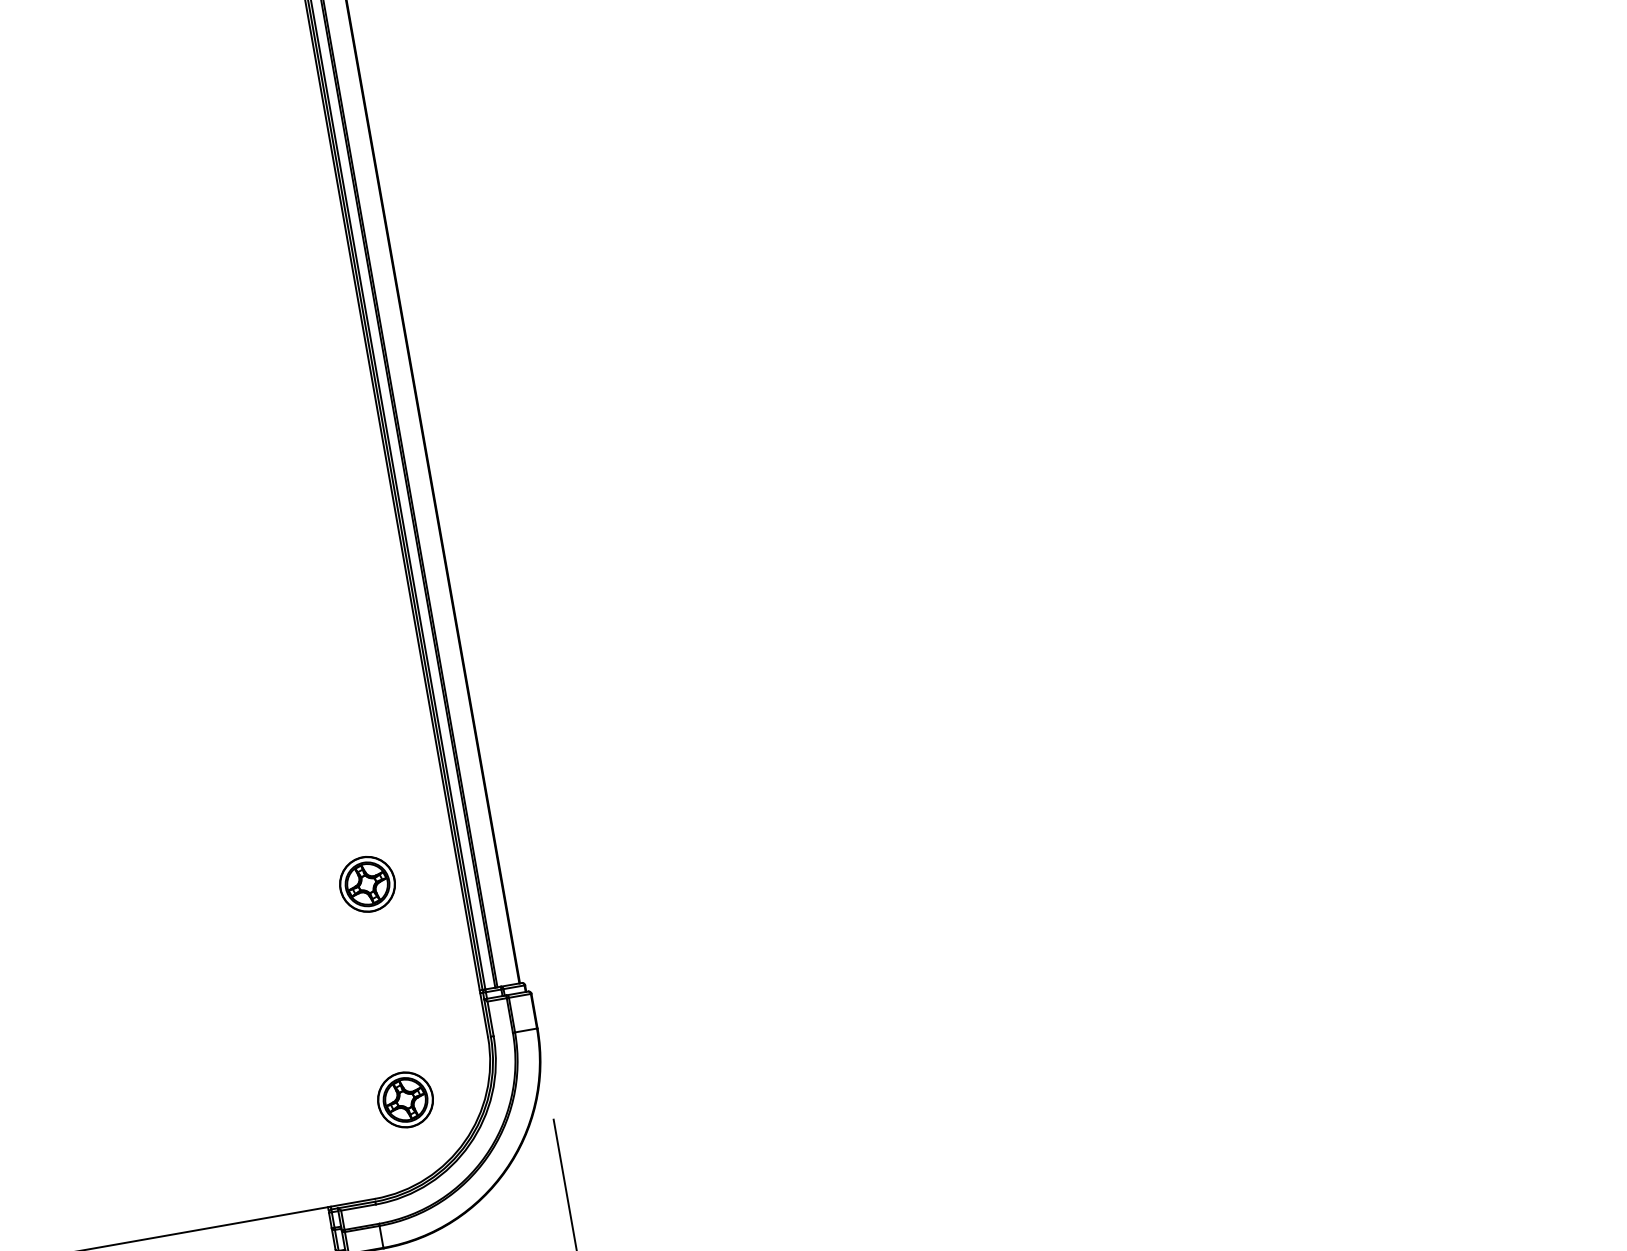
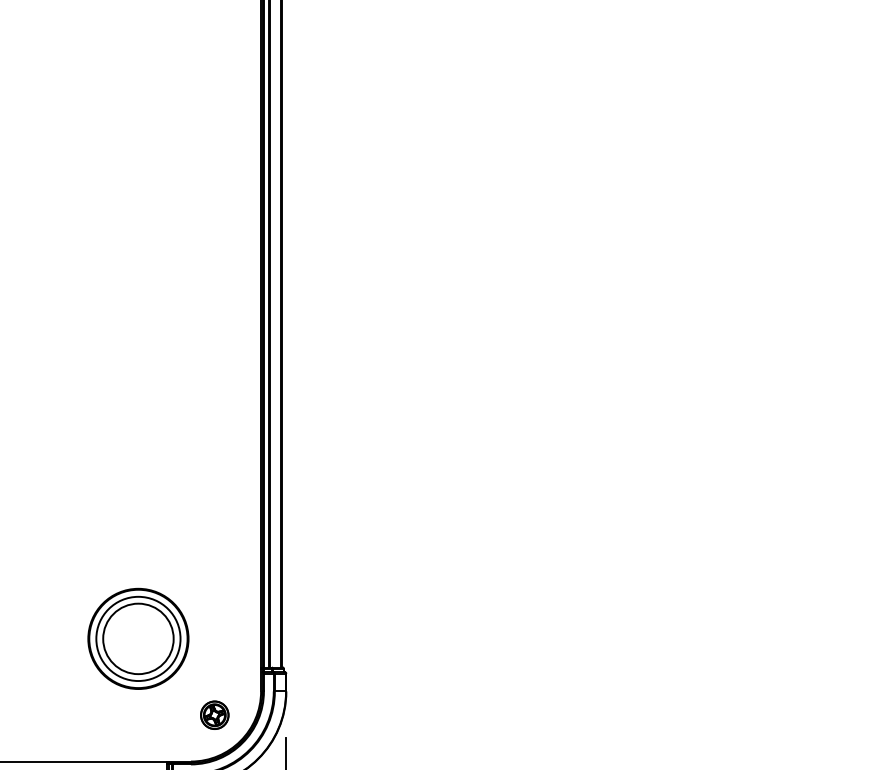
part: (366, 882) -> (214, 604), removed
part: (229, 975) -> (138, 638), added

